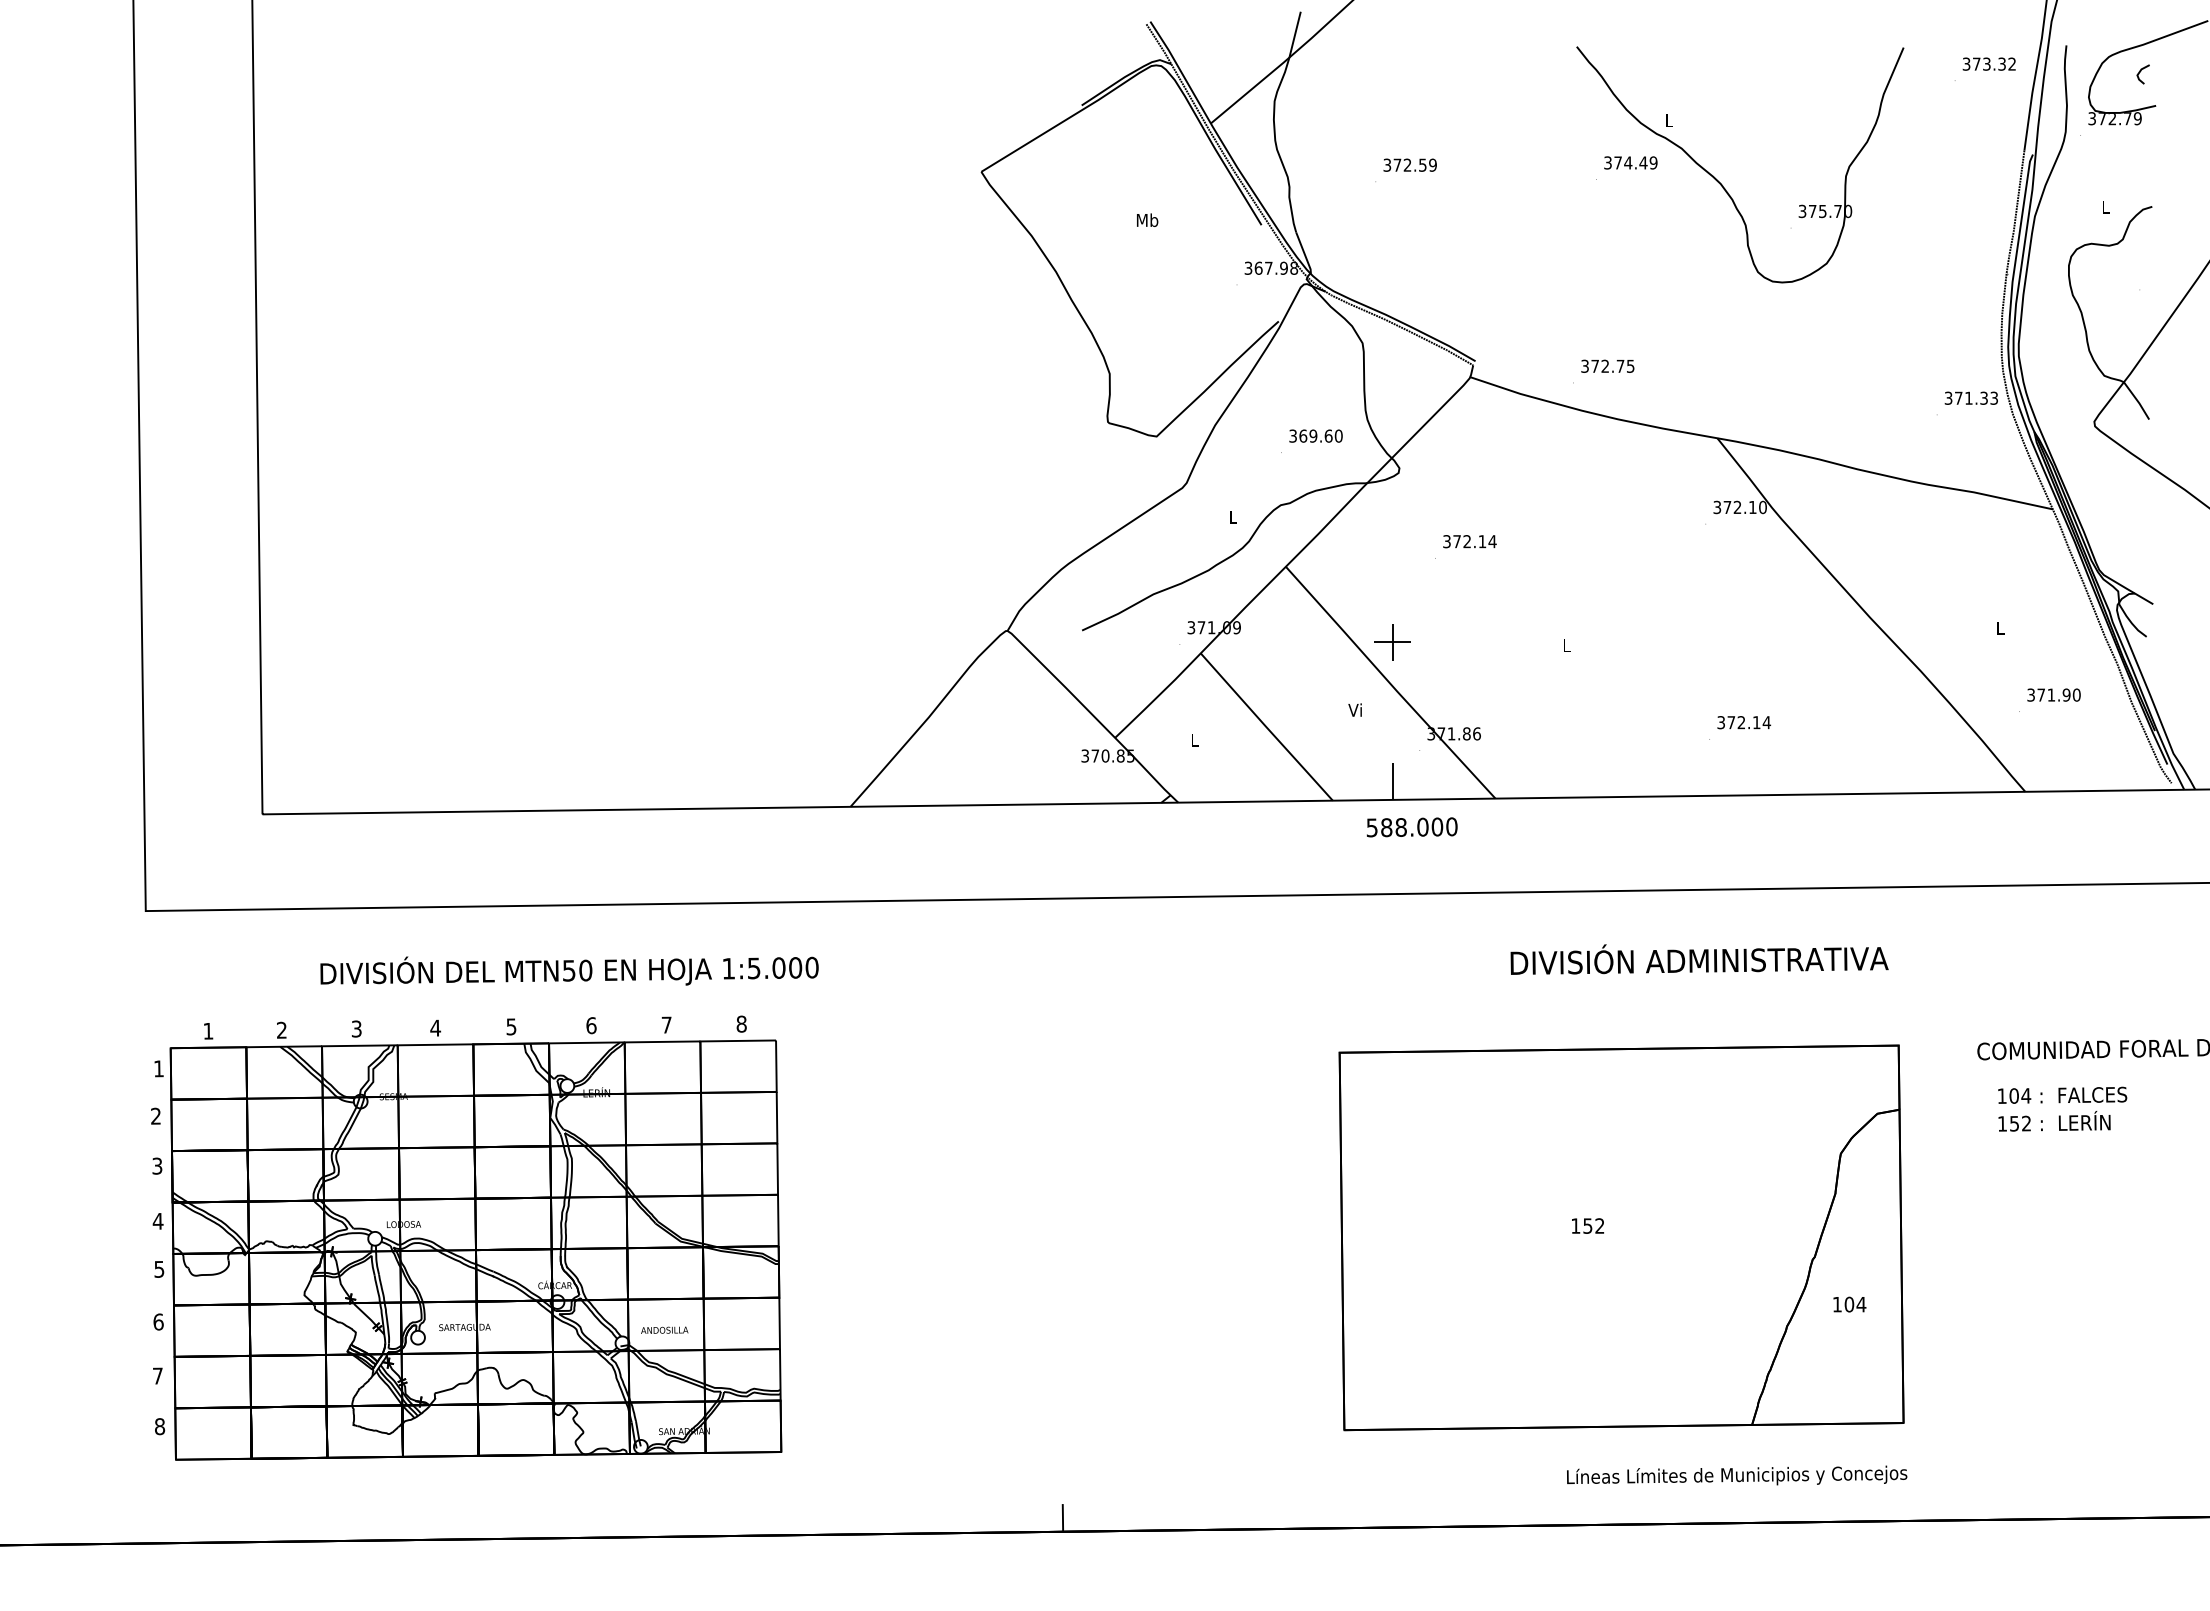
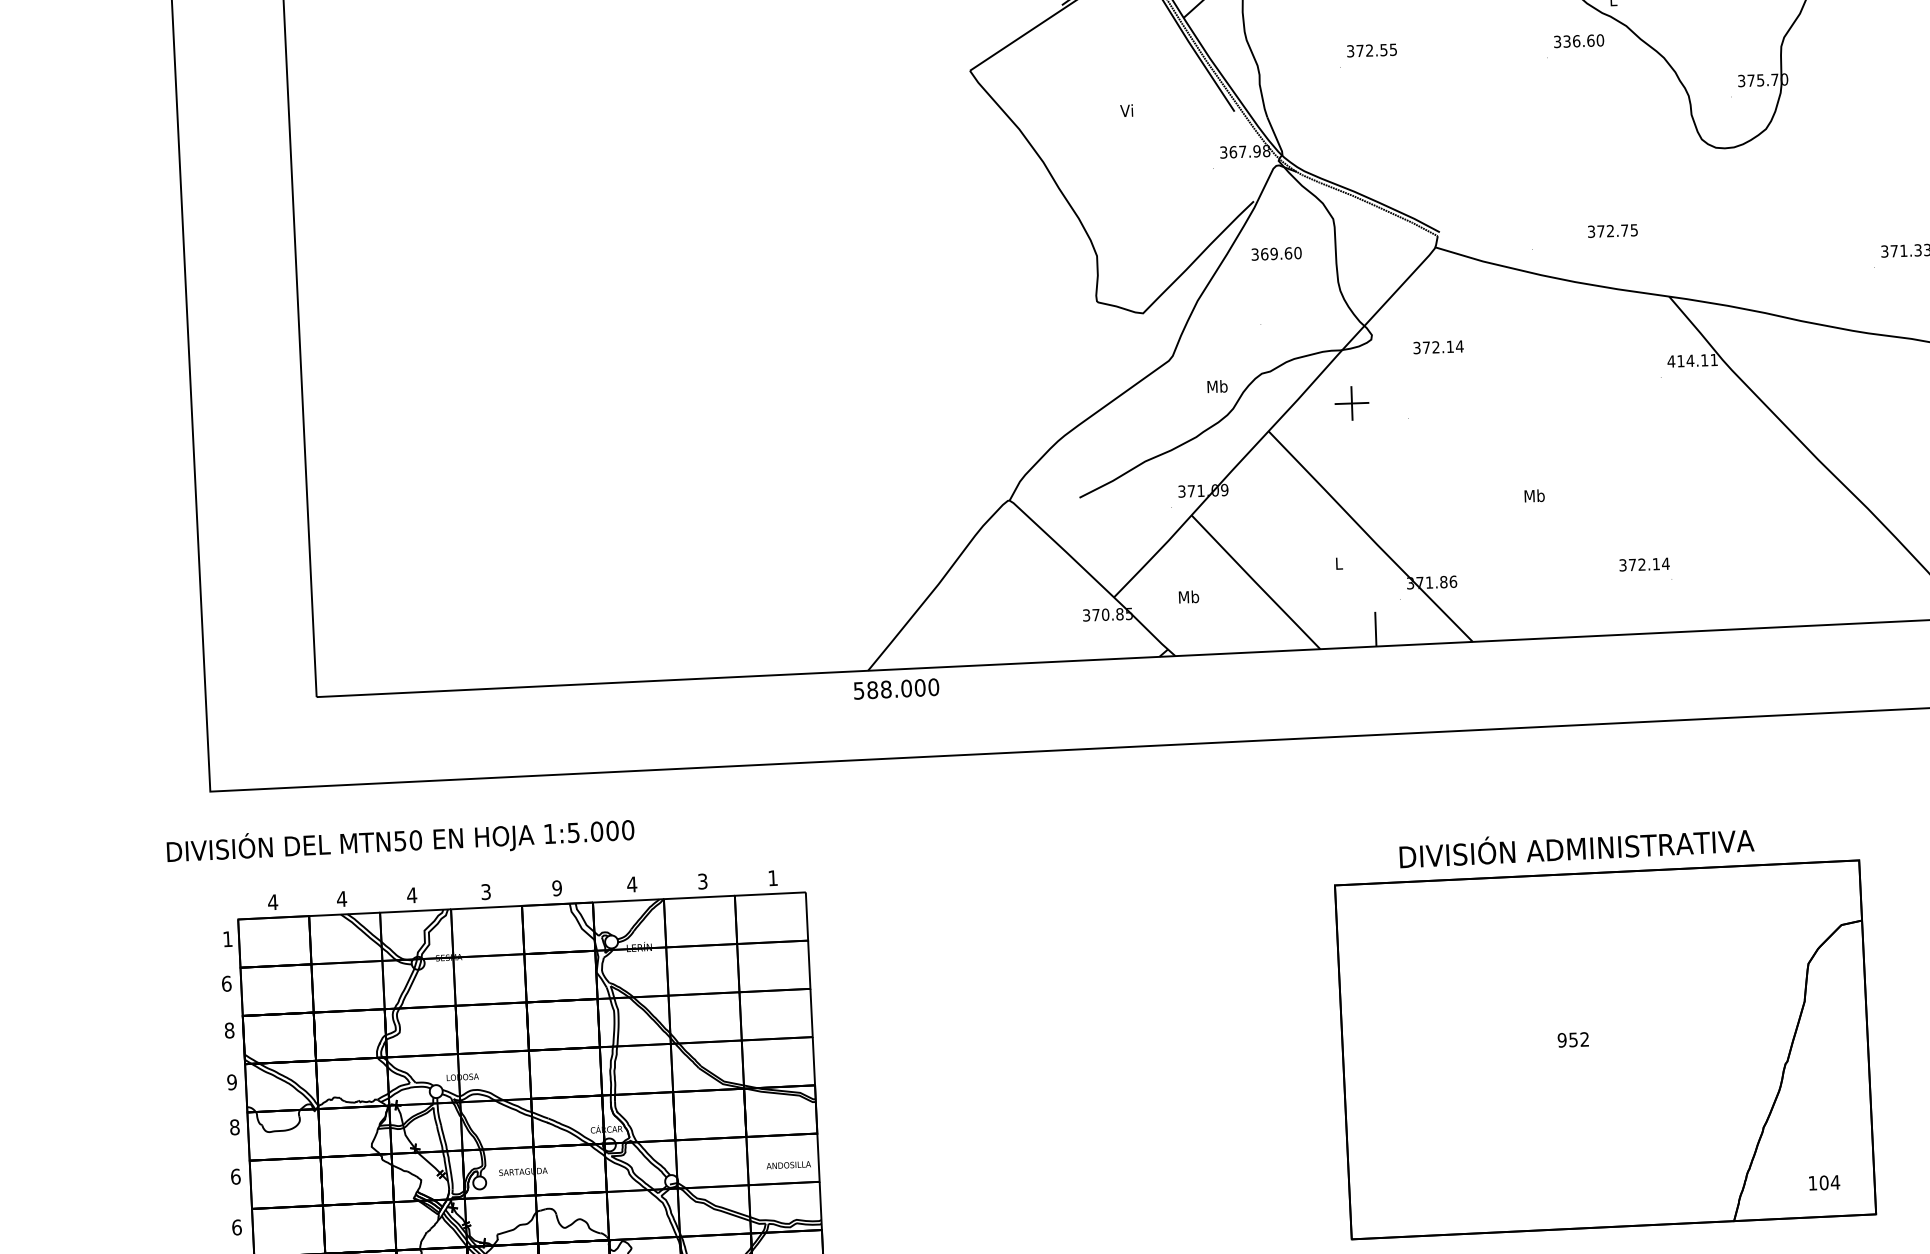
text: (1635, 162) -> (1583, 40), 374.49 -> 336.60
text: (1432, 164) -> (1392, 49), 372.59 -> 372.55
text: (1147, 219) -> (1127, 110), Mb -> Vi
text: (1607, 365) -> (1612, 230), moved
text: (1315, 435) -> (1276, 253), moved
text: (1739, 507) -> (1692, 360), 372.10 -> 414.11
text: (1232, 517) -> (1216, 386), L -> Mb
text: (1469, 541) -> (1438, 347), moved
part: (1392, 642) -> (1351, 403), moved
text: (1566, 645) -> (1534, 495), L -> Mb
text: (1354, 709) -> (1337, 562), Vi -> L
text: (1744, 722) -> (1644, 564), moved
text: (1194, 740) -> (1188, 597), L -> Mb
text: (1412, 827) -> (896, 689), moved
text: (1699, 959) -> (1576, 847), moved
text: (569, 970) -> (400, 840), moved
text: (741, 1023) -> (772, 877), 8 -> 1
text: (666, 1024) -> (702, 880), 7 -> 3
text: (591, 1025) -> (632, 884), 6 -> 4
text: (511, 1026) -> (557, 887), 5 -> 9
text: (435, 1027) -> (485, 891), 4 -> 3
text: (356, 1028) -> (411, 894), 3 -> 4
text: (281, 1029) -> (341, 898), 2 -> 4
text: (208, 1031) -> (273, 902), 1 -> 4
text: (156, 1115) -> (227, 983), 2 -> 6
text: (157, 1165) -> (229, 1029), 3 -> 8
text: (157, 1220) -> (231, 1081), 4 -> 9
text: (1575, 1225) -> (1561, 1039), 152 -> 952
text: (159, 1268) -> (234, 1126), 5 -> 8
text: (1849, 1304) -> (1824, 1182), moved
text: (664, 1329) -> (788, 1164), moved
text: (157, 1375) -> (236, 1226), 7 -> 6

